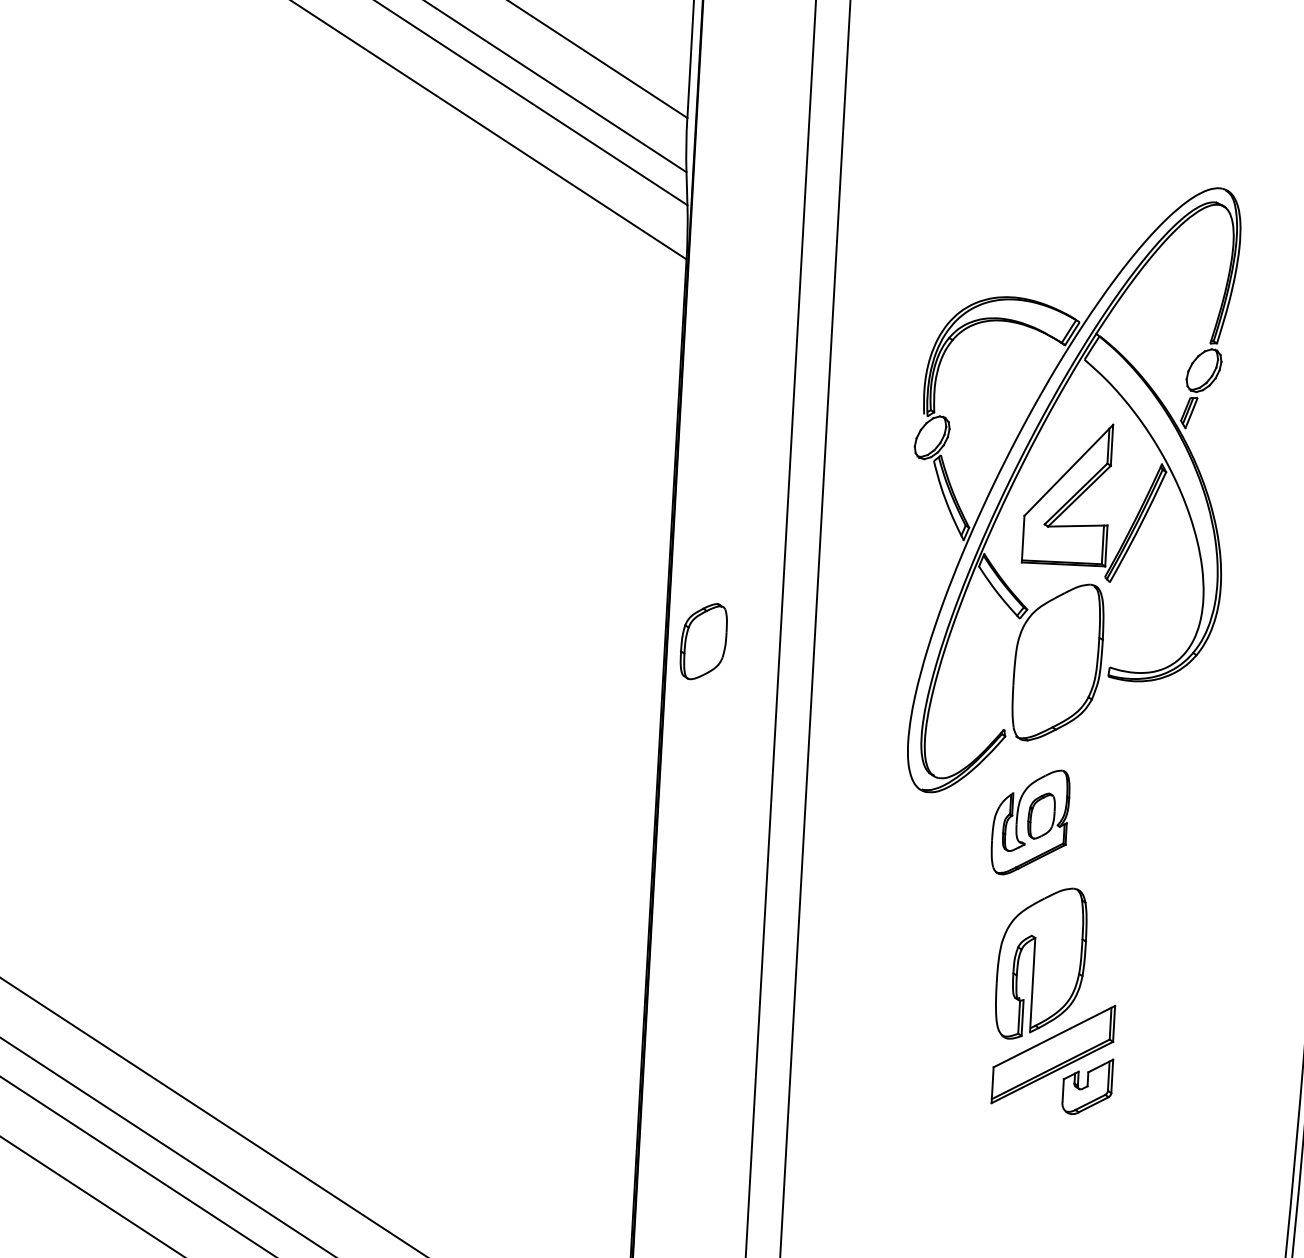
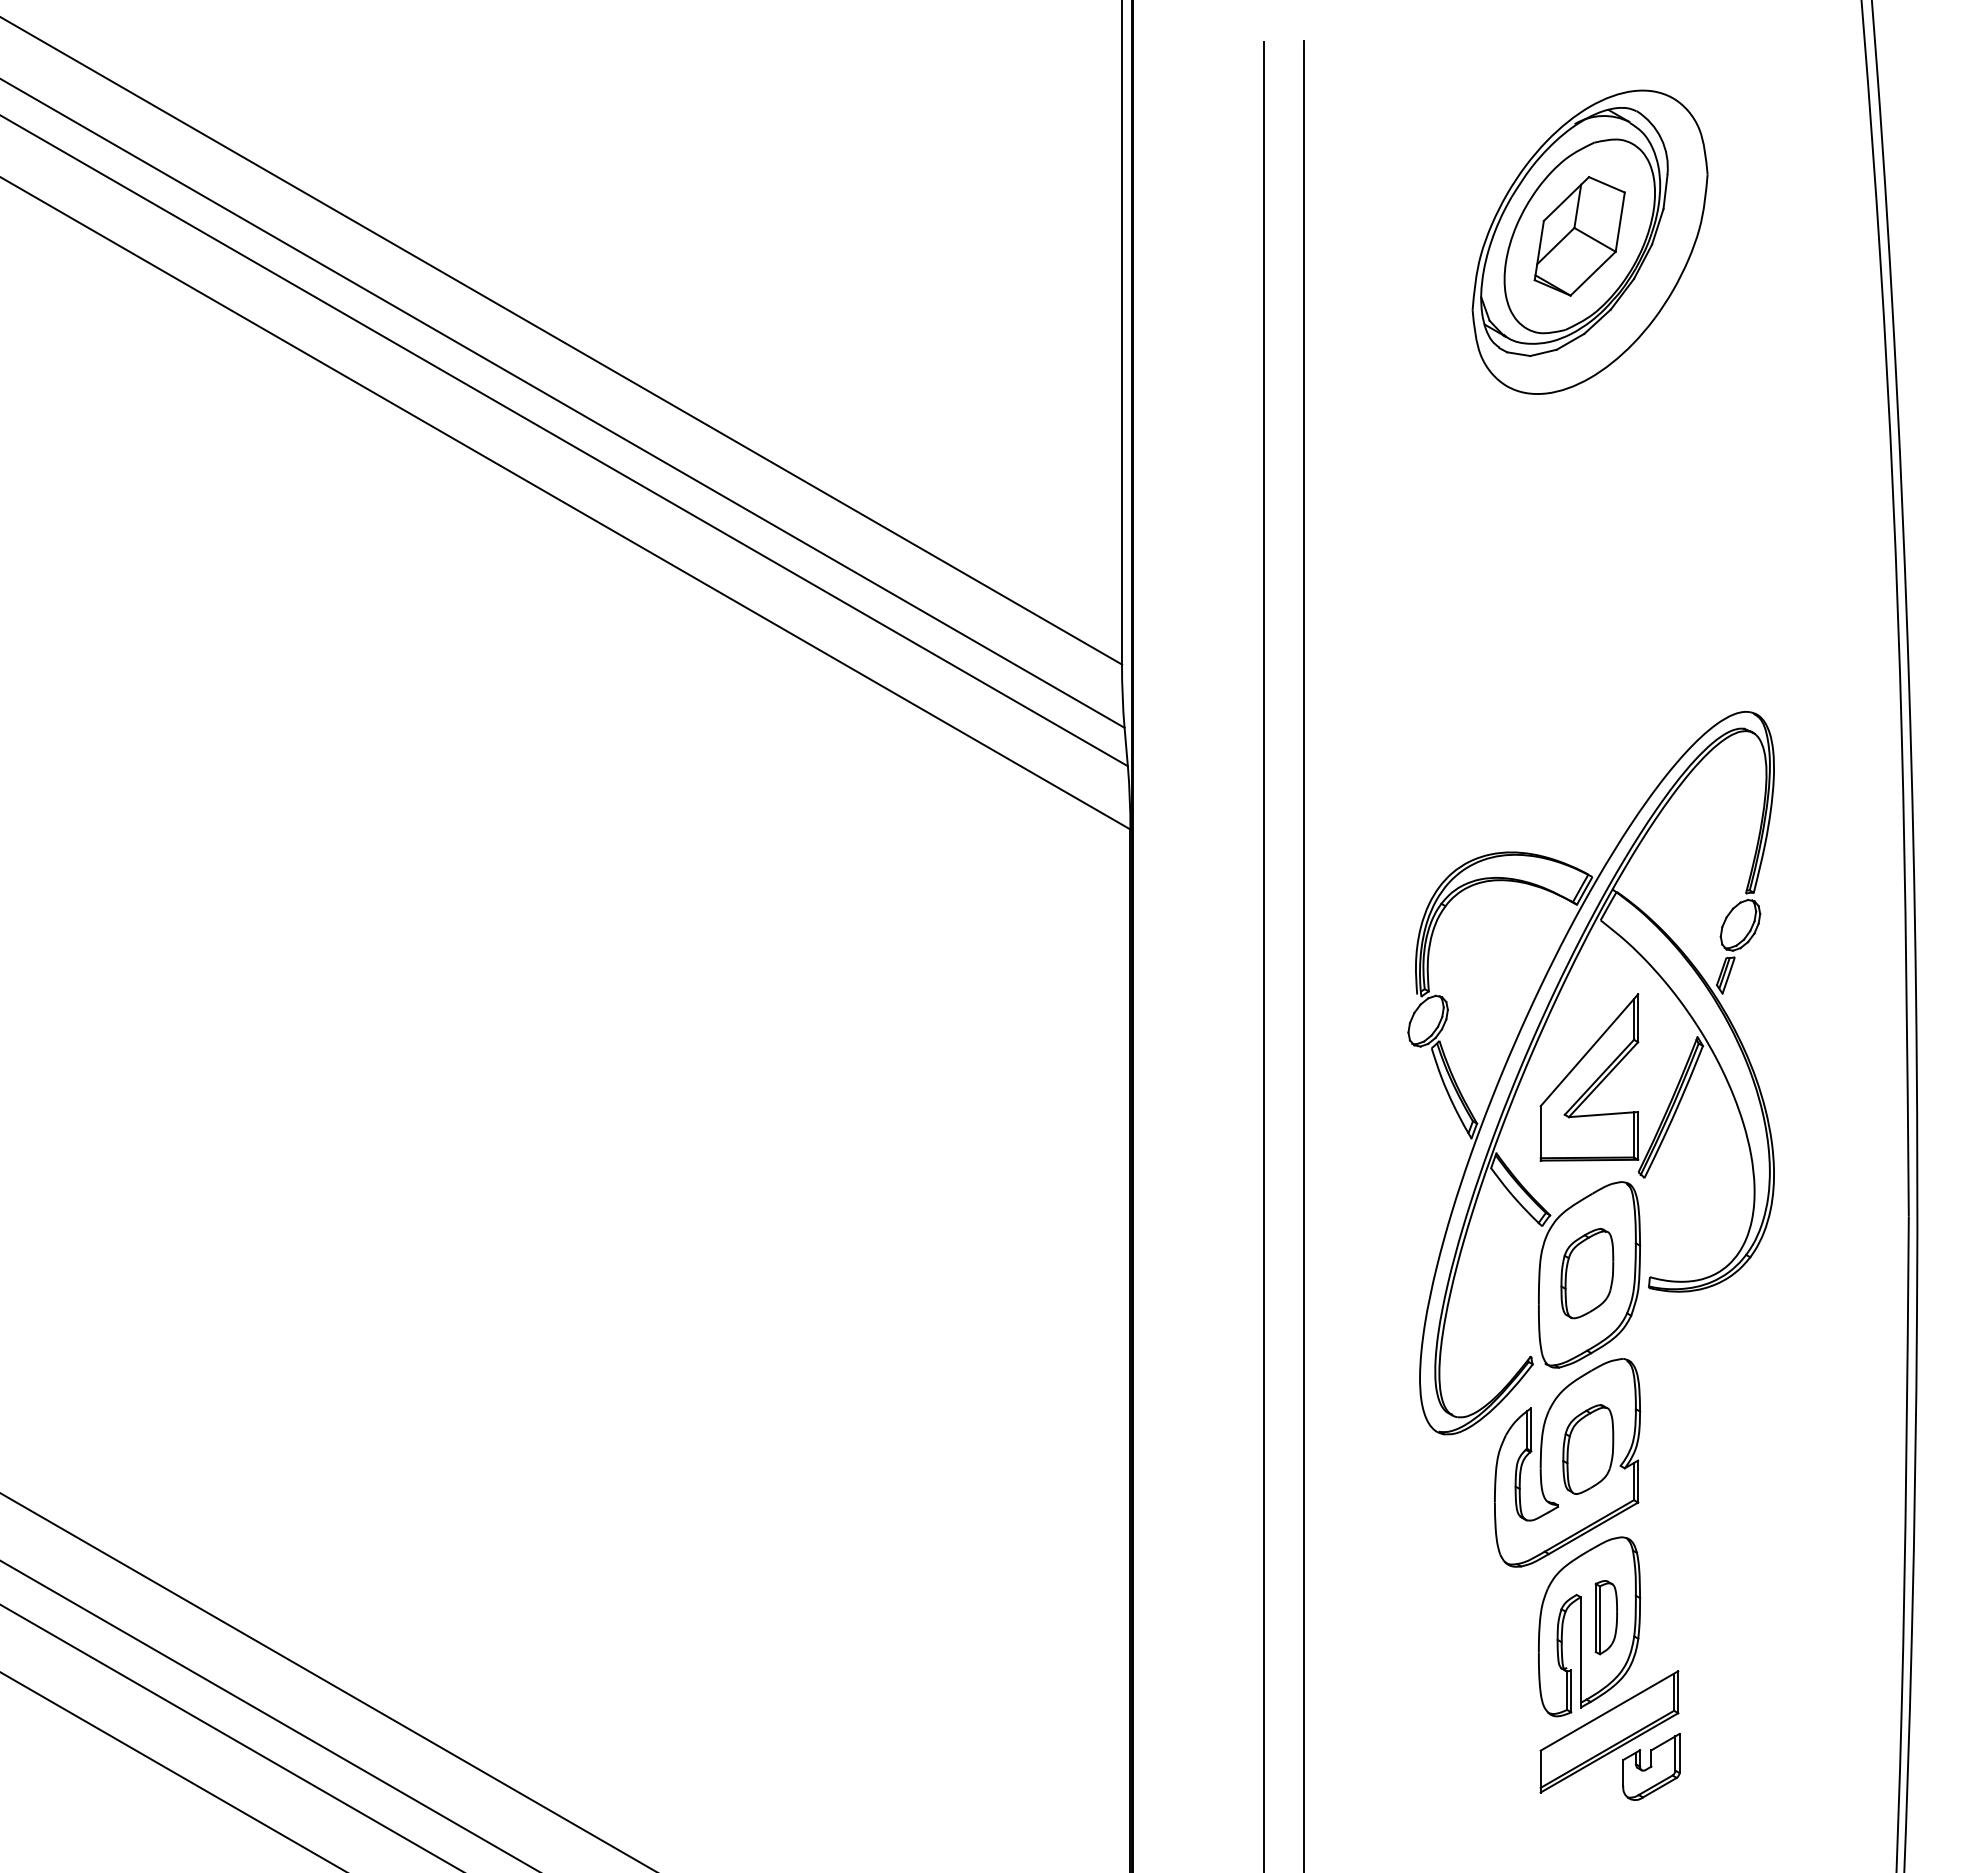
part: (703, 641) -> (1587, 1273), moved
part: (1030, 822) -> (1567, 1462), size x1.67
part: (1055, 956) -> (1605, 1617), added

